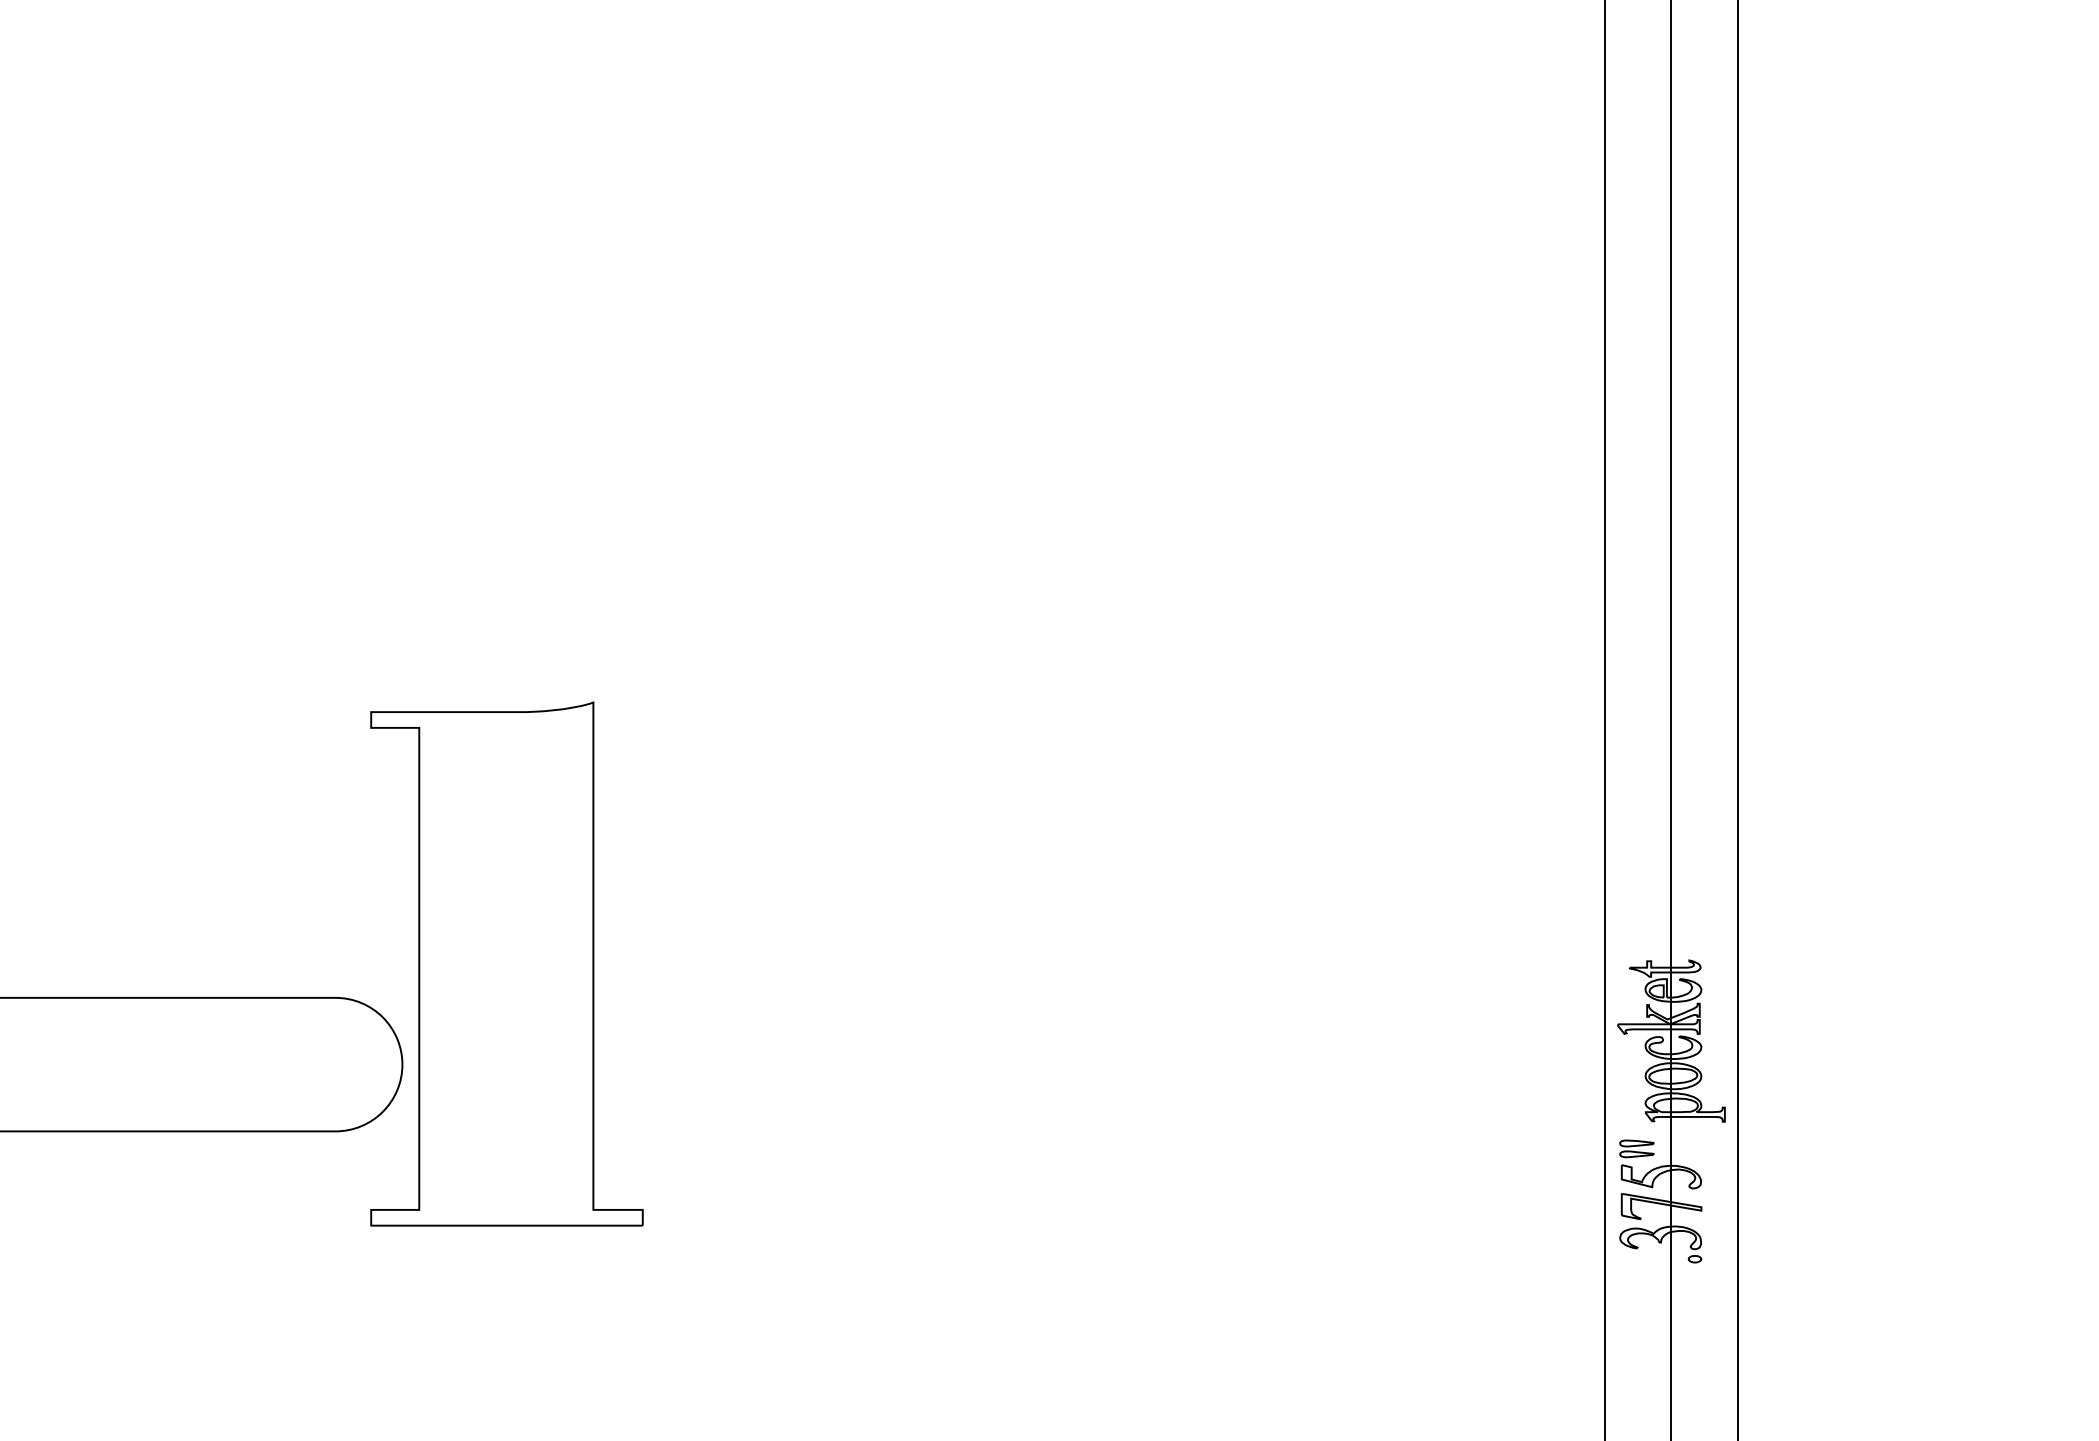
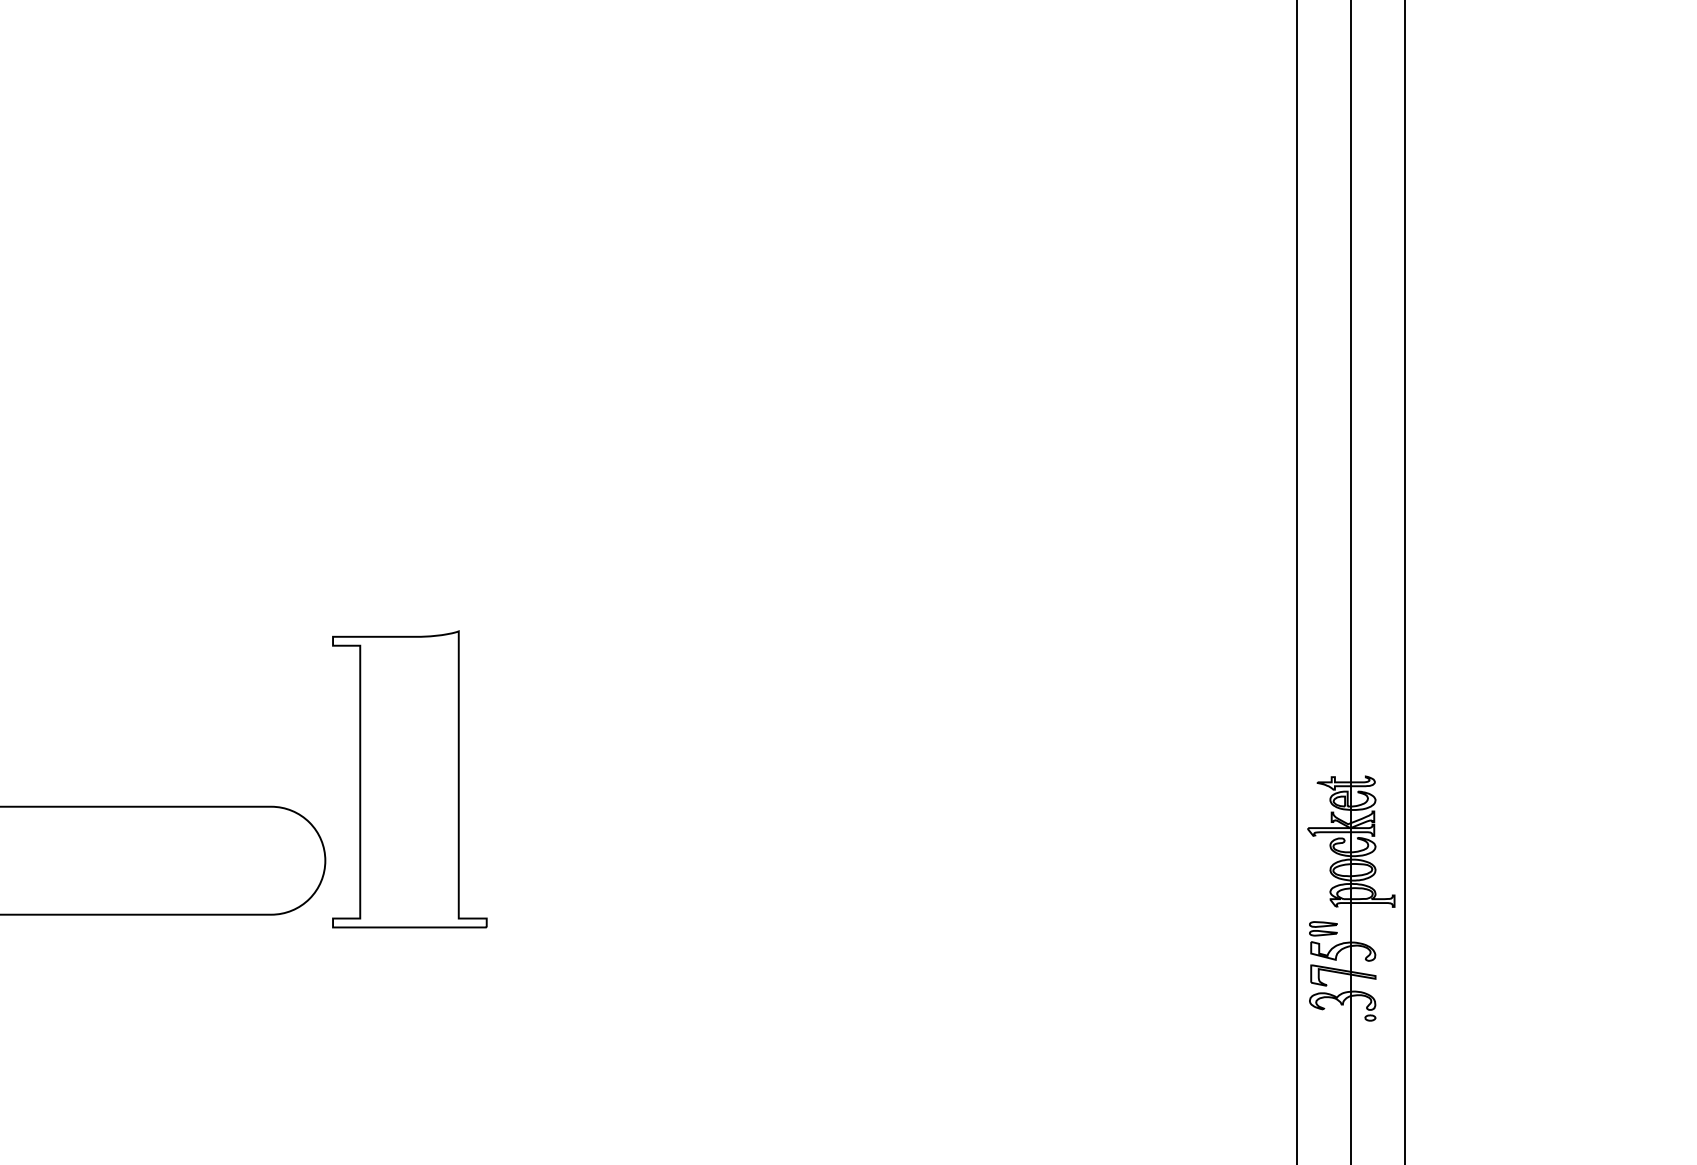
part: (506, 963) -> (409, 778), size x0.7

